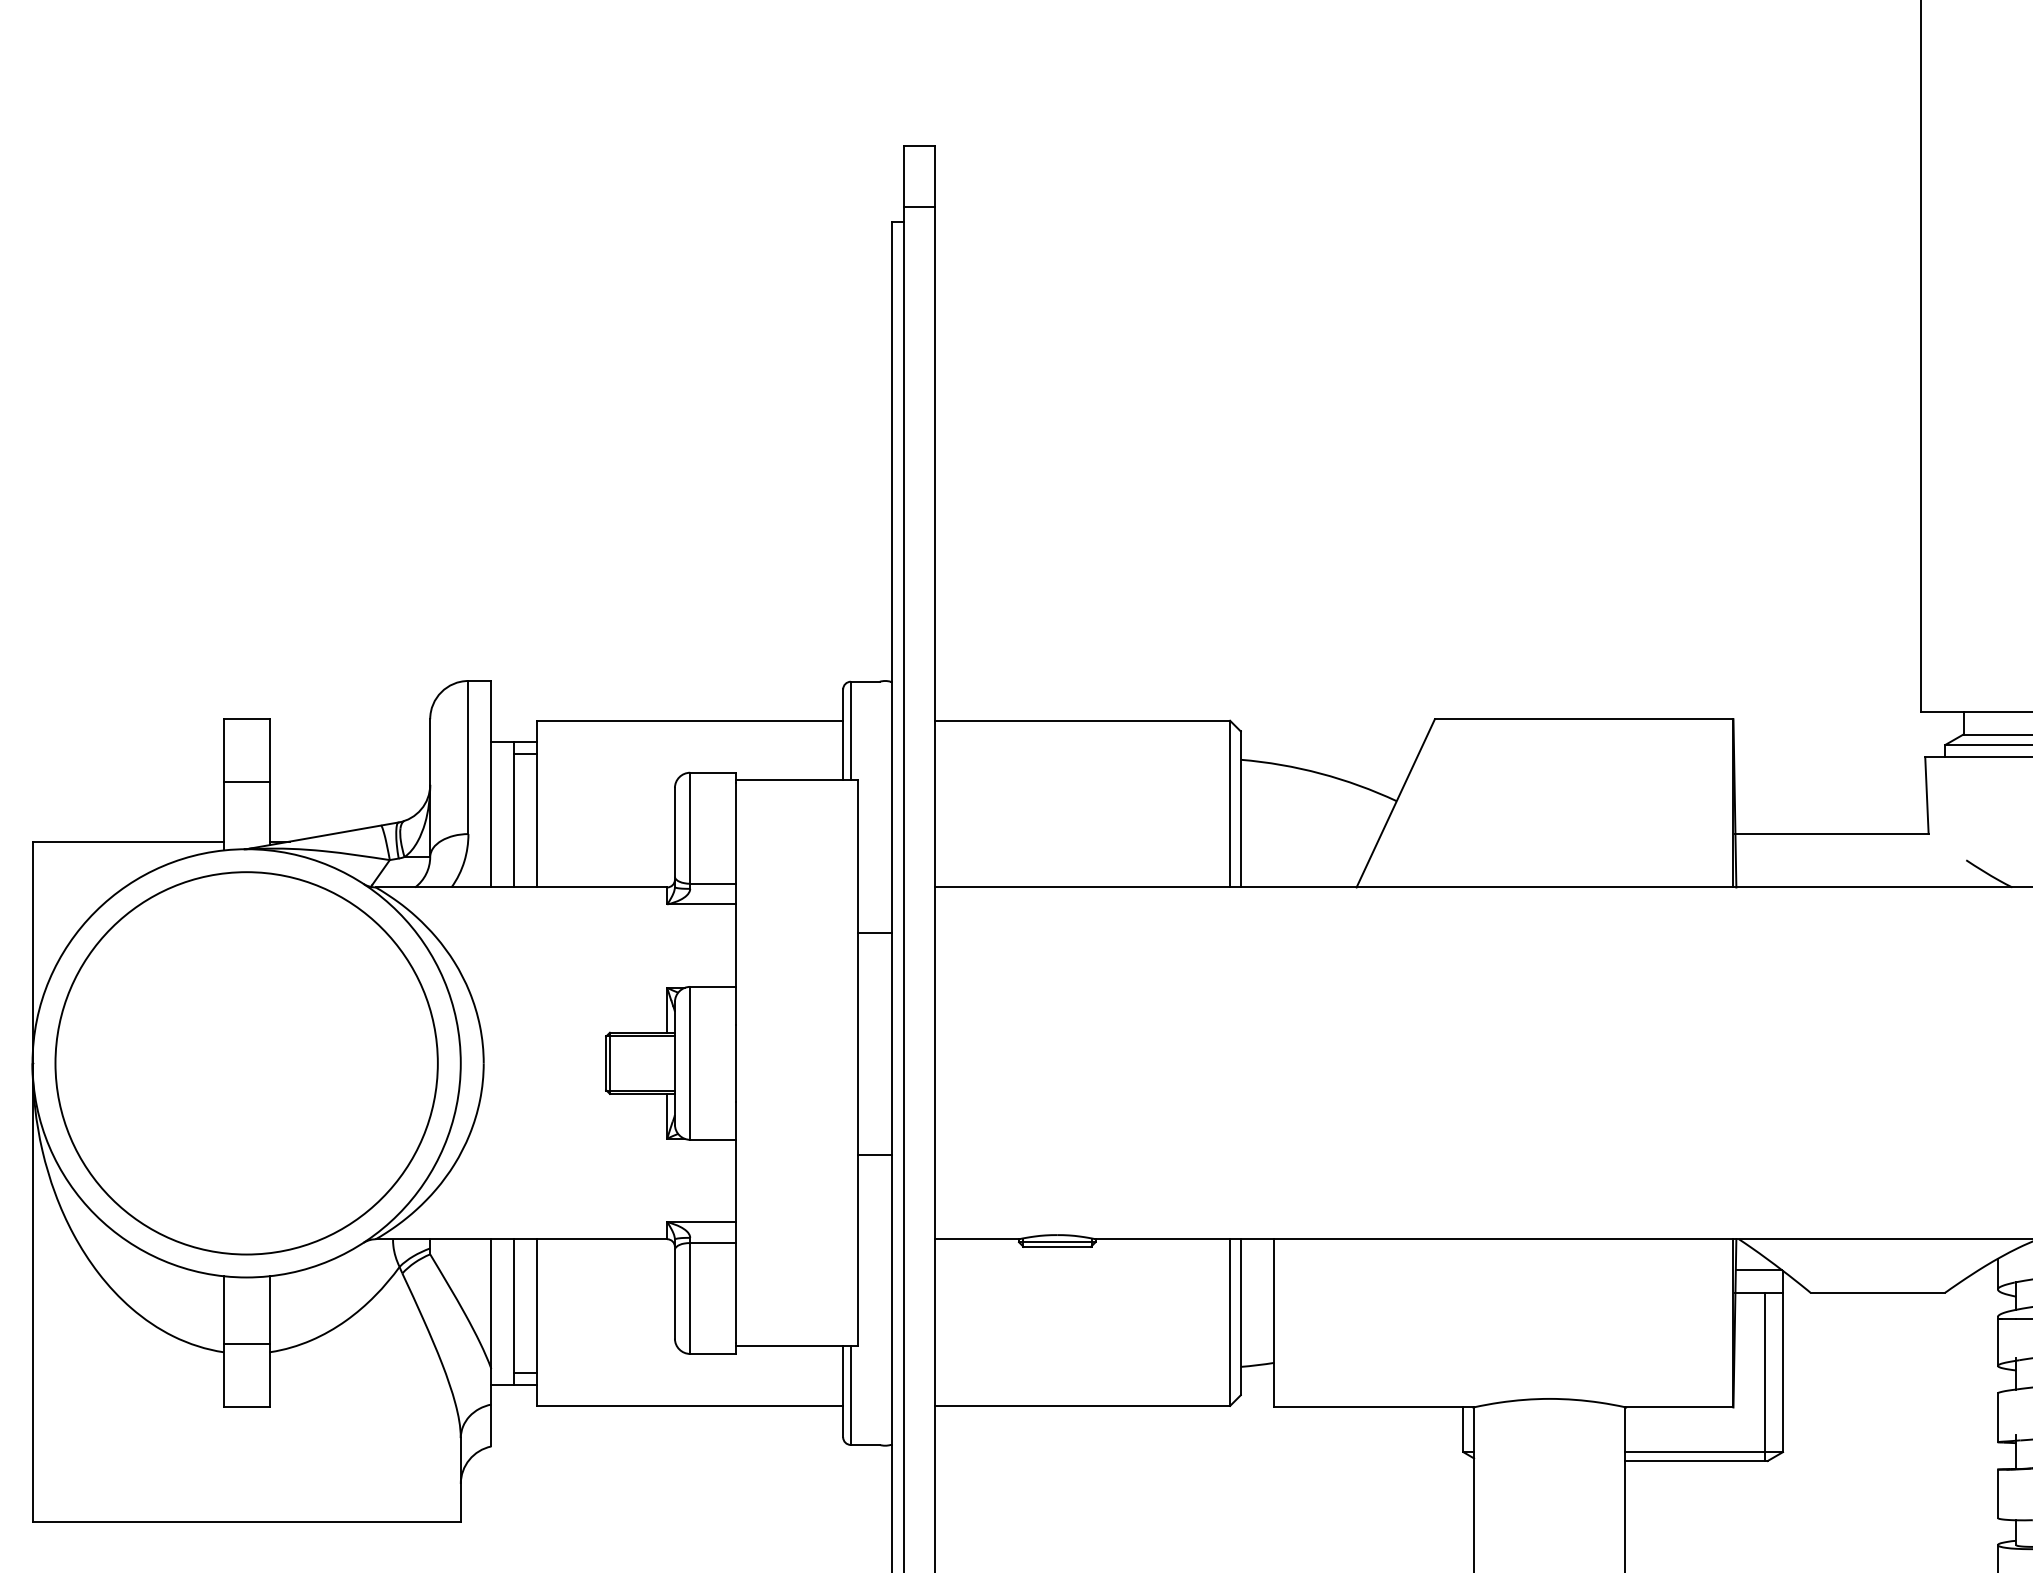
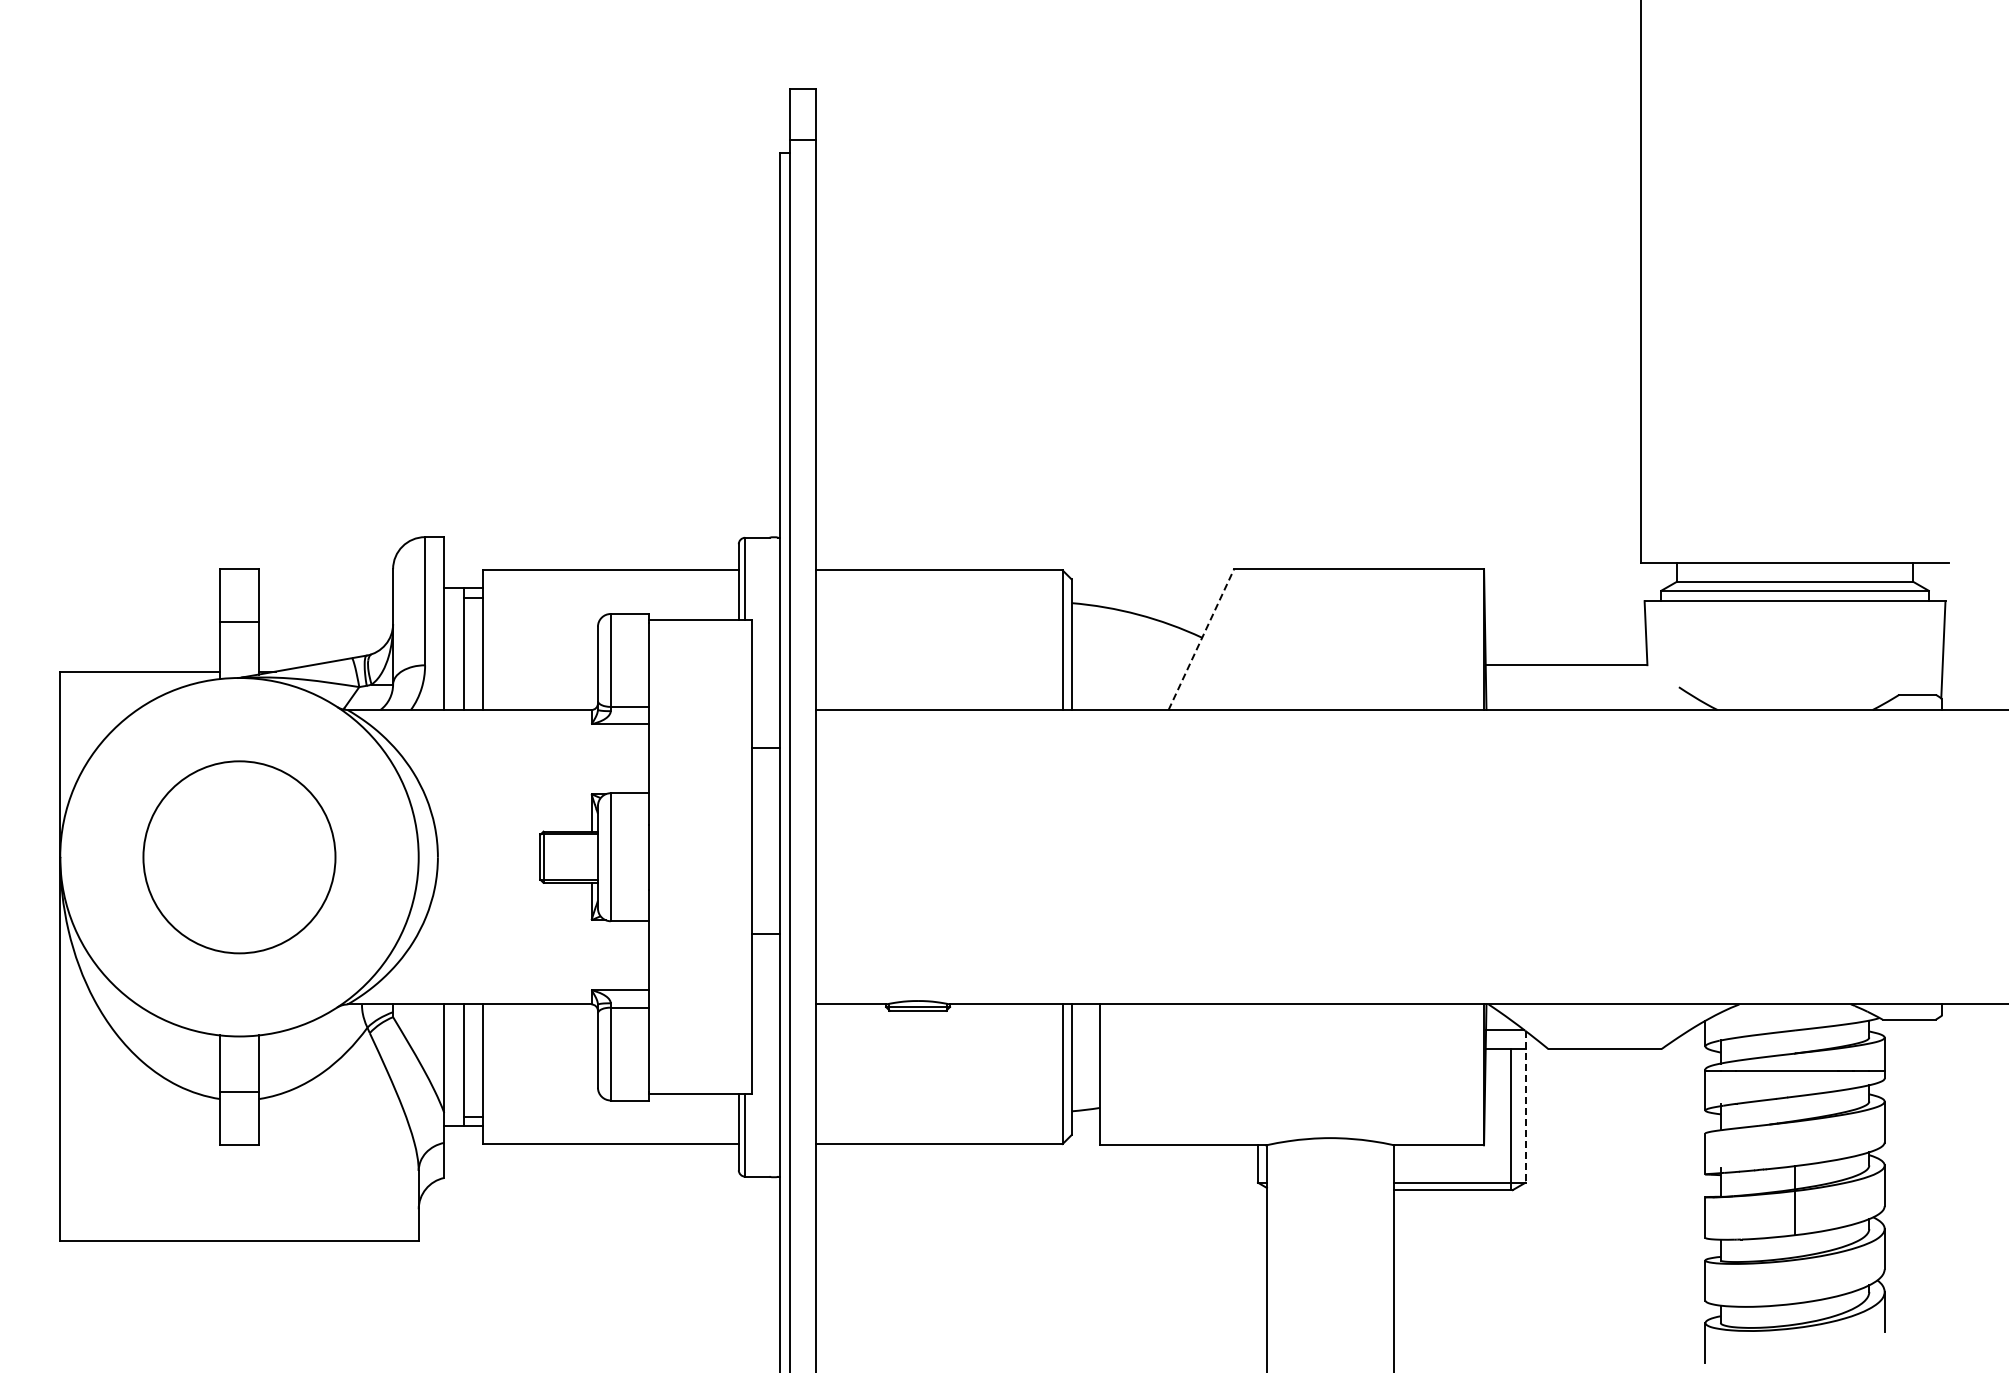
line: (1395, 803) -> (1201, 639), solid -> dashed
circle: (246, 1063) -> (239, 857), size x0.6
line: (1782, 1361) -> (1525, 1106), solid -> dashed

